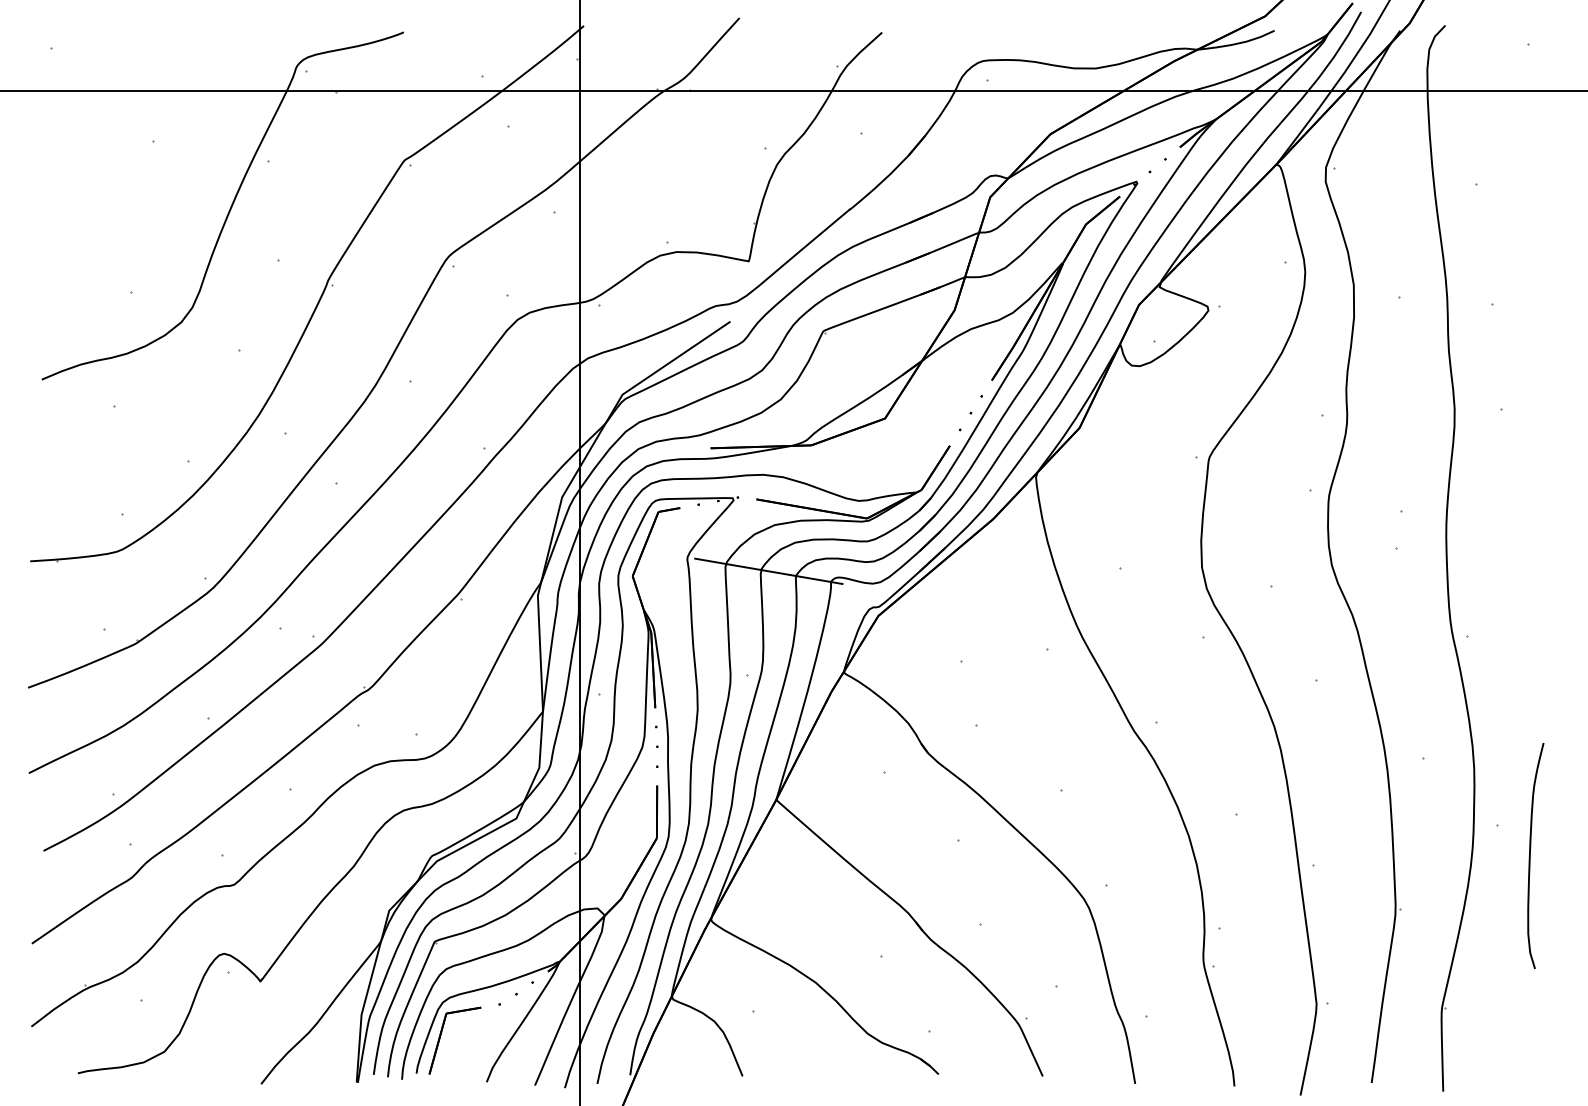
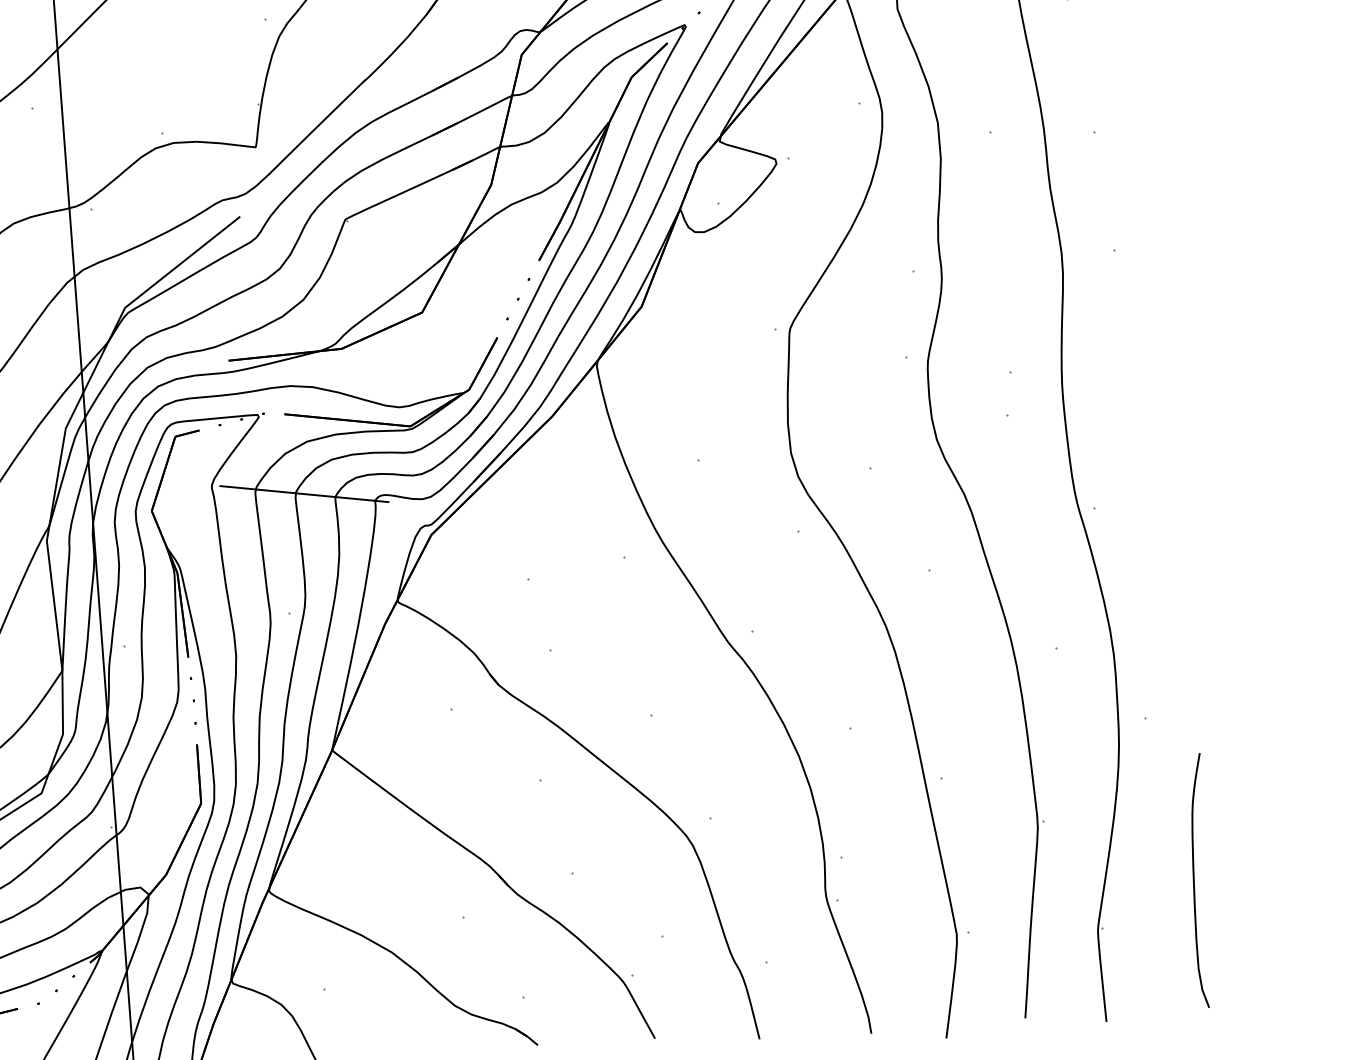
curve: (1530, 856) -> (1194, 881), moved

